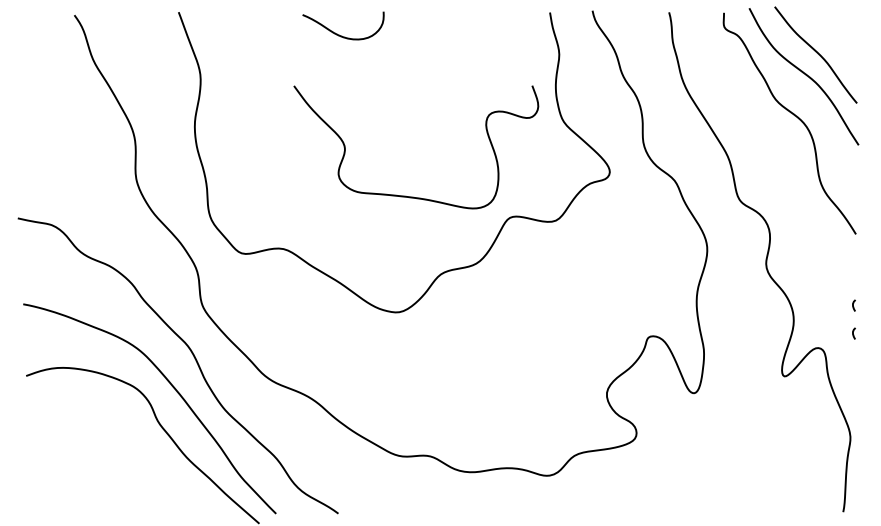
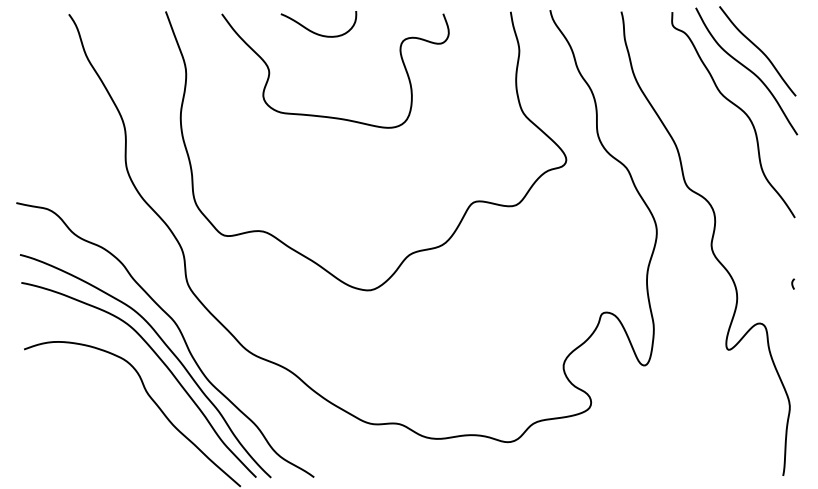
curve: (413, 196) -> (332, 116), moved
curve: (853, 332) -> (792, 309), removed
curve: (180, 374) -> (167, 348), added

